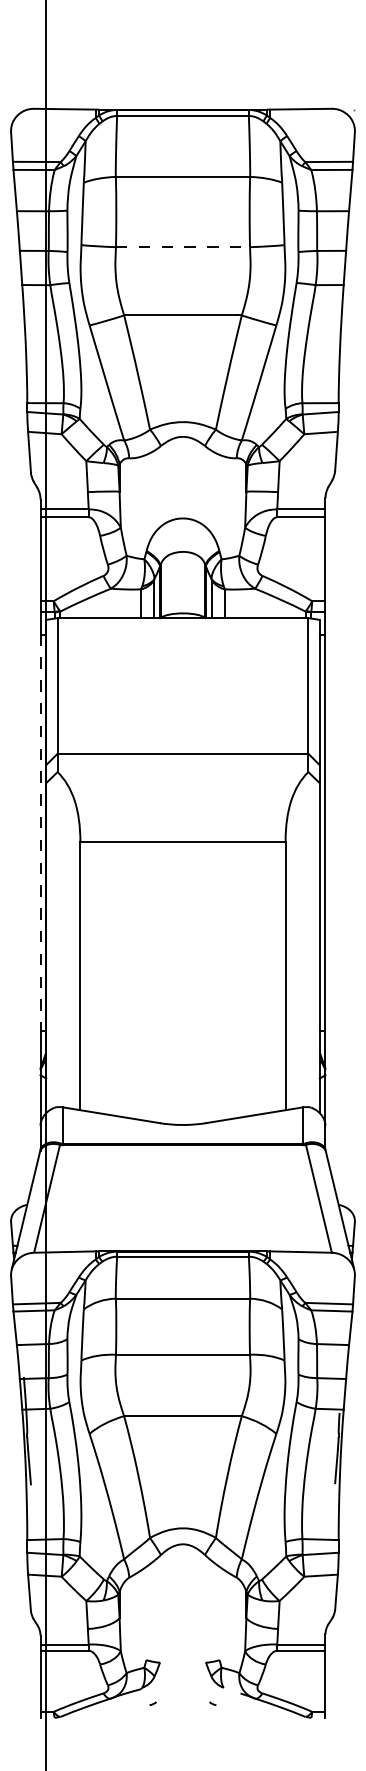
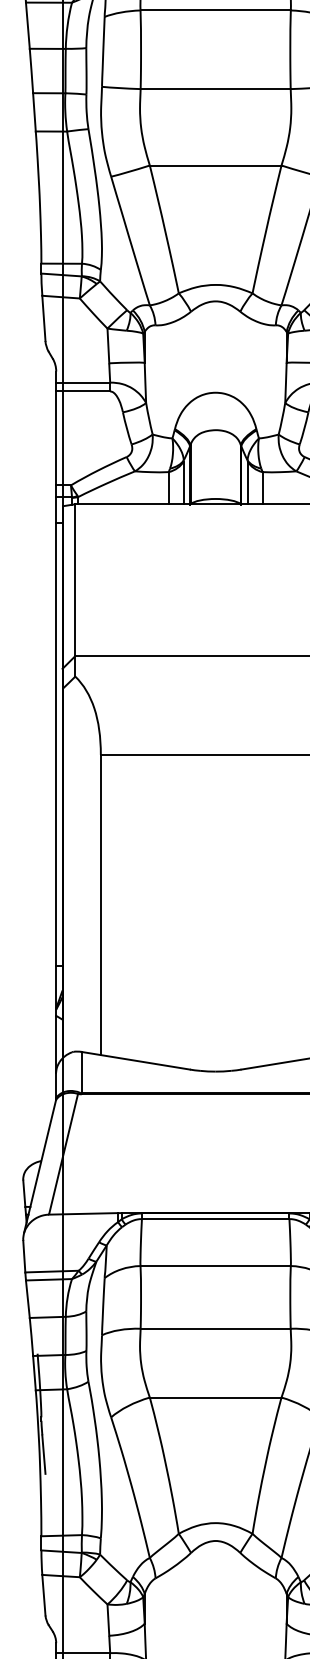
line: (183, 247) -> (216, 89), dashed -> solid
line: (40, 833) -> (56, 745), dashed -> solid

